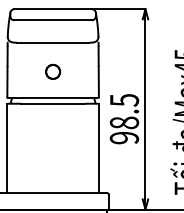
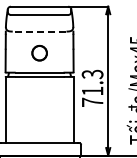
line: (52, 42) -> (39, 31), solid -> dashed
circle: (52, 72) -> (39, 53), size x1.4
text: (124, 119) -> (92, 88), 98.5 -> 71.3

